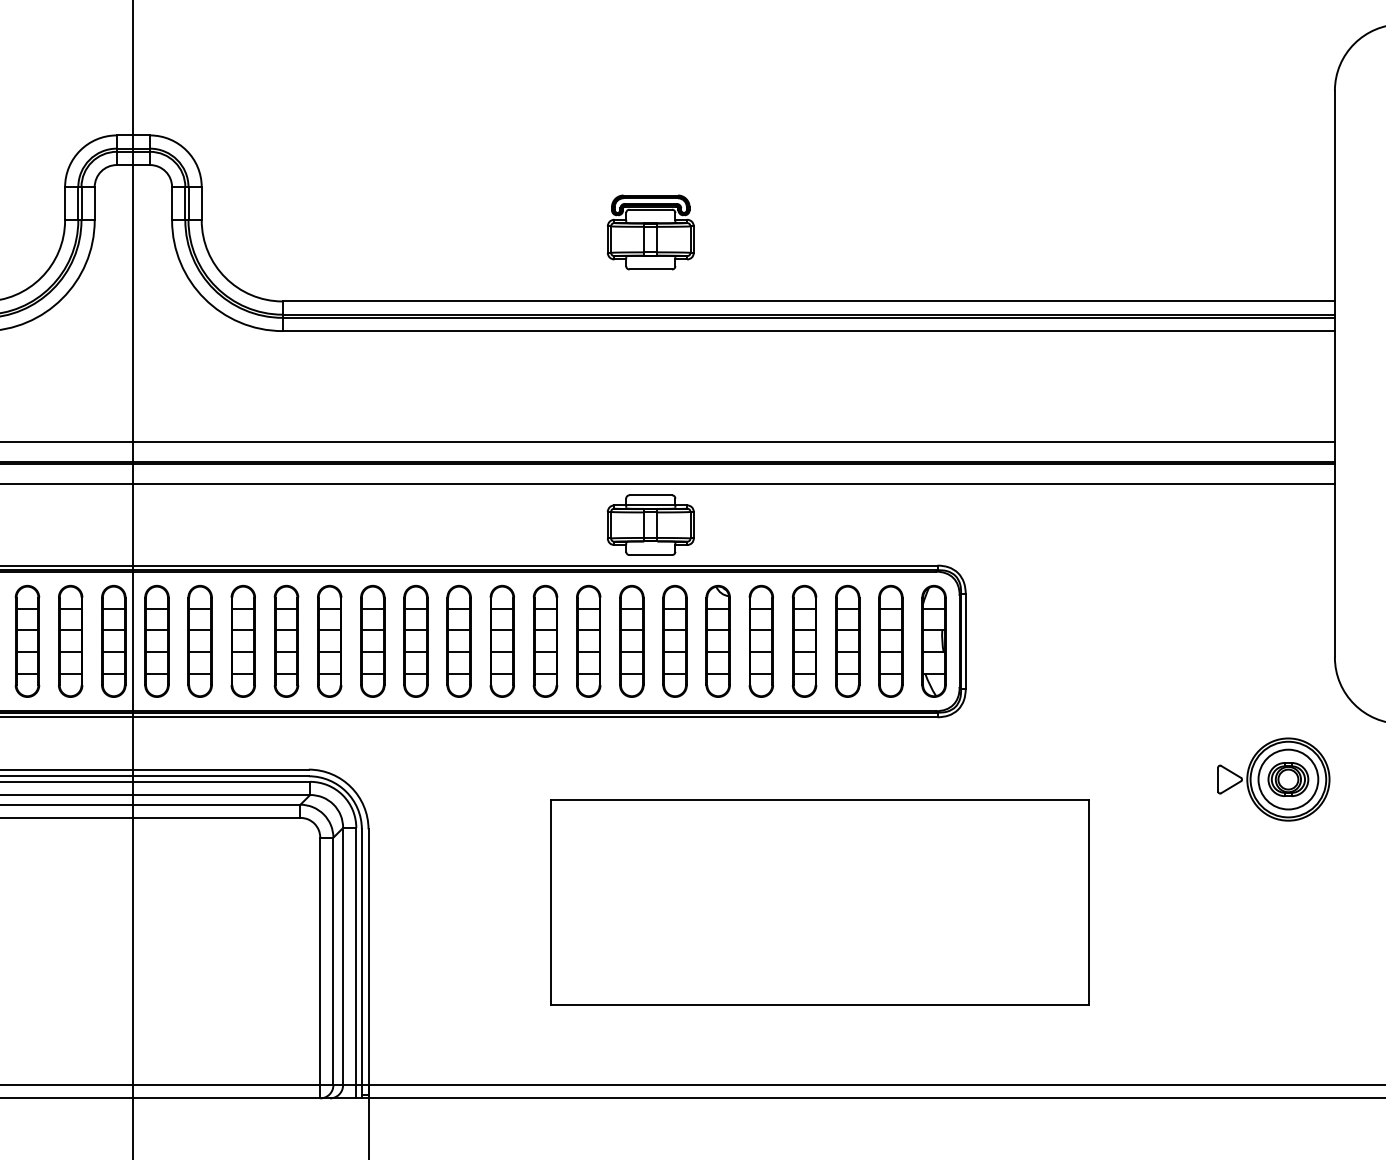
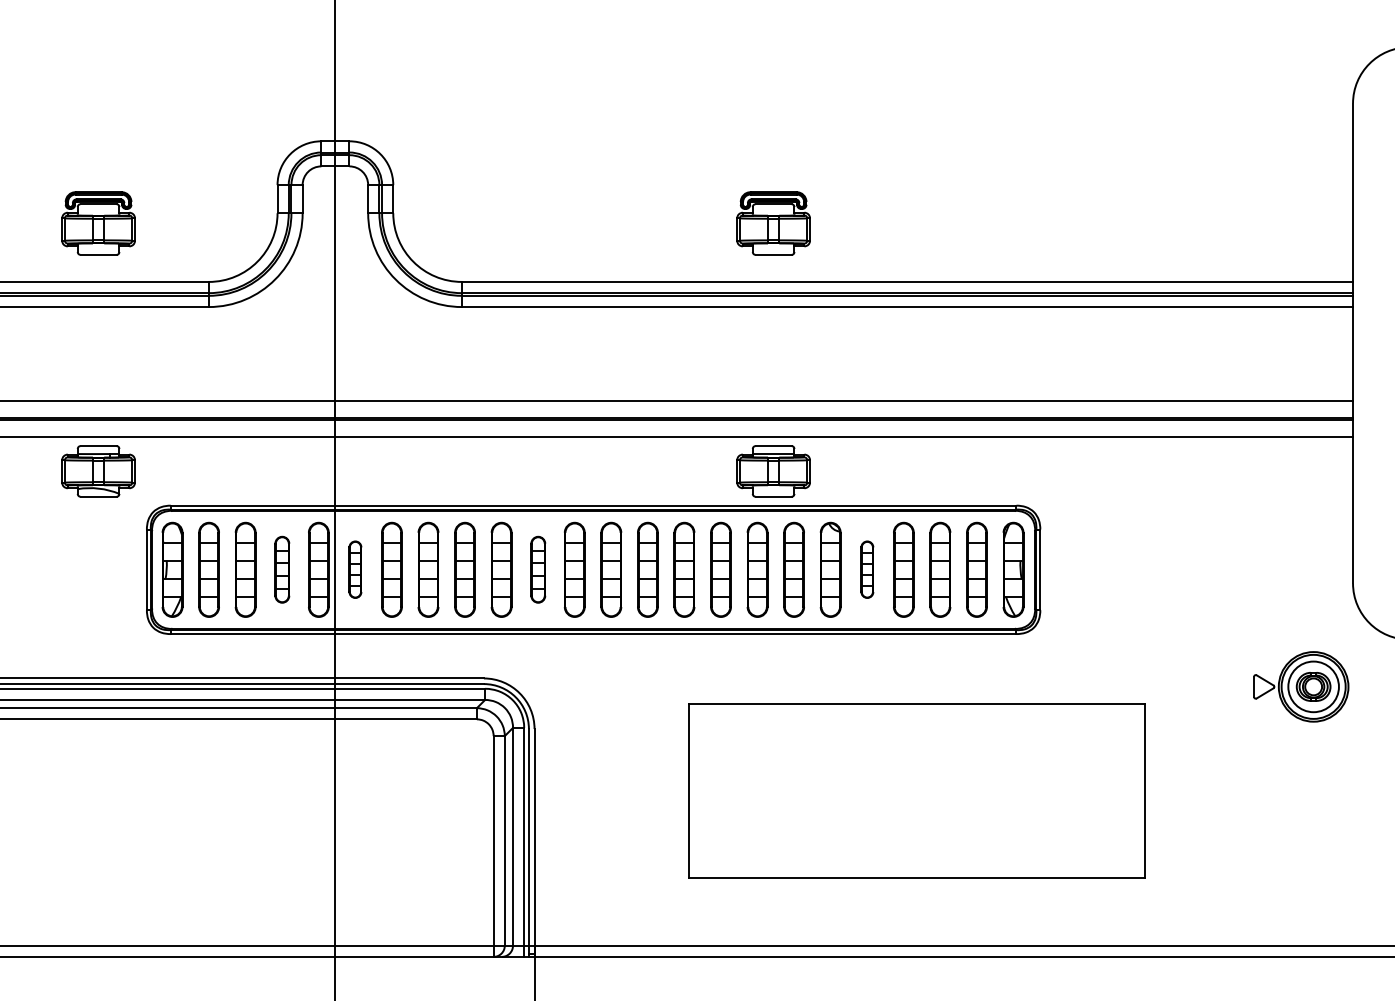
part: (70, 640) -> (282, 569), size x0.7
part: (157, 640) -> (355, 569), size x0.6
part: (373, 640) -> (538, 569), size x0.7
part: (761, 640) -> (867, 569), size x0.6

